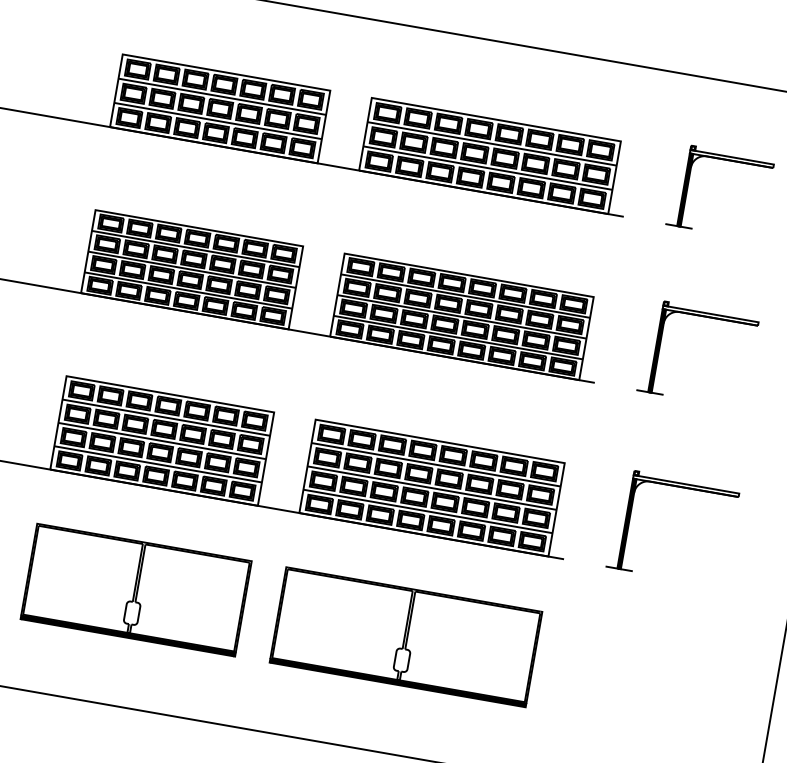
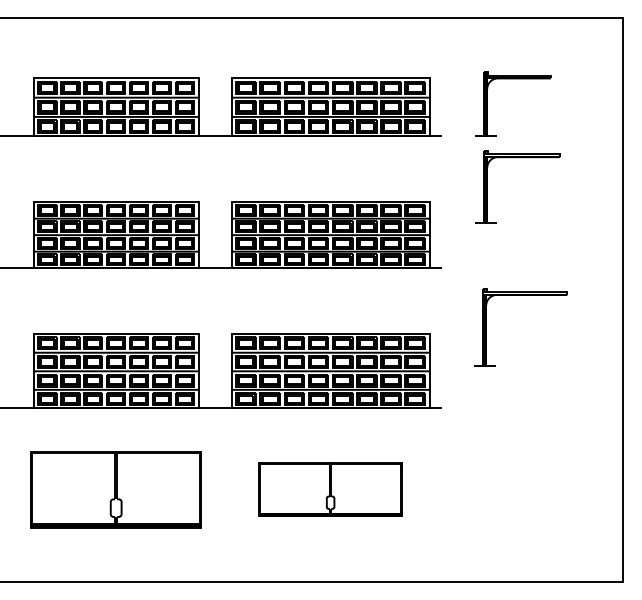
part: (703, 318) -> (517, 158), moved
part: (679, 487) -> (520, 295), moved
part: (405, 636) -> (330, 489), size x0.7

